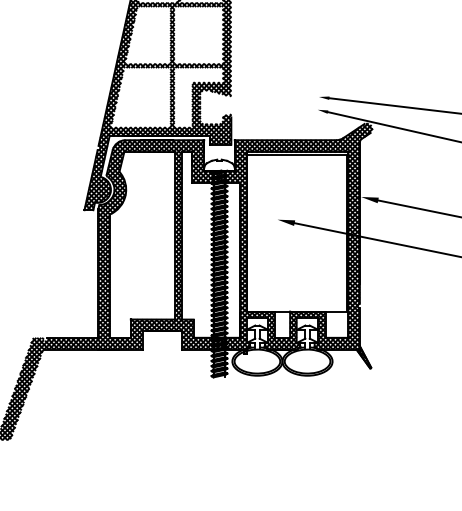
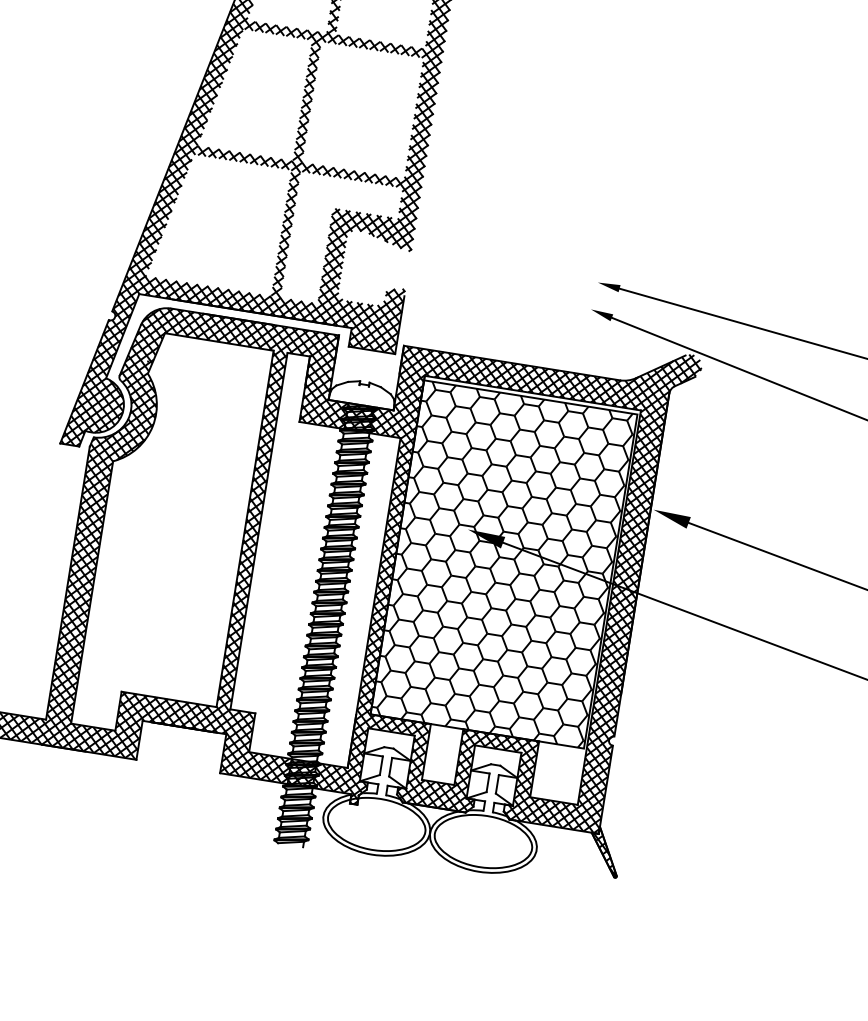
hatch: (296, 232) -> (503, 563), added

